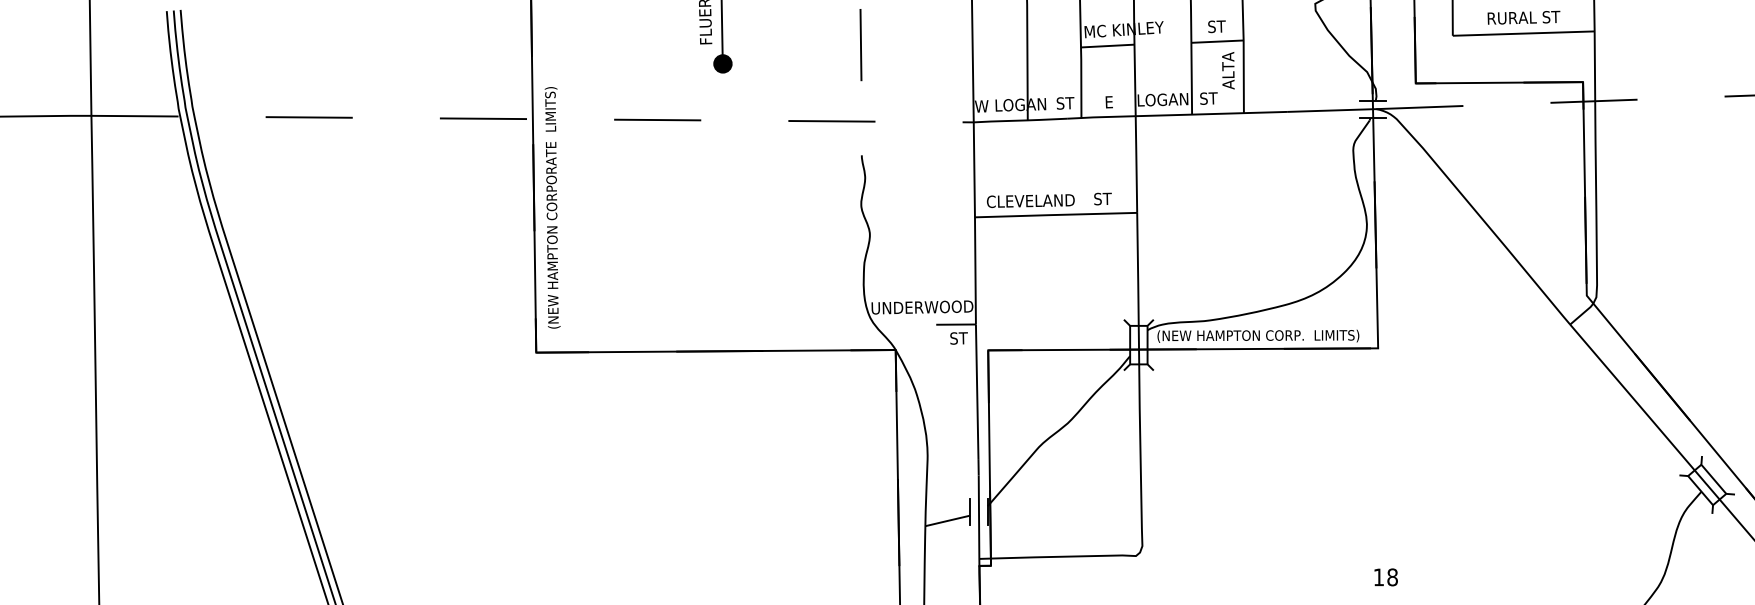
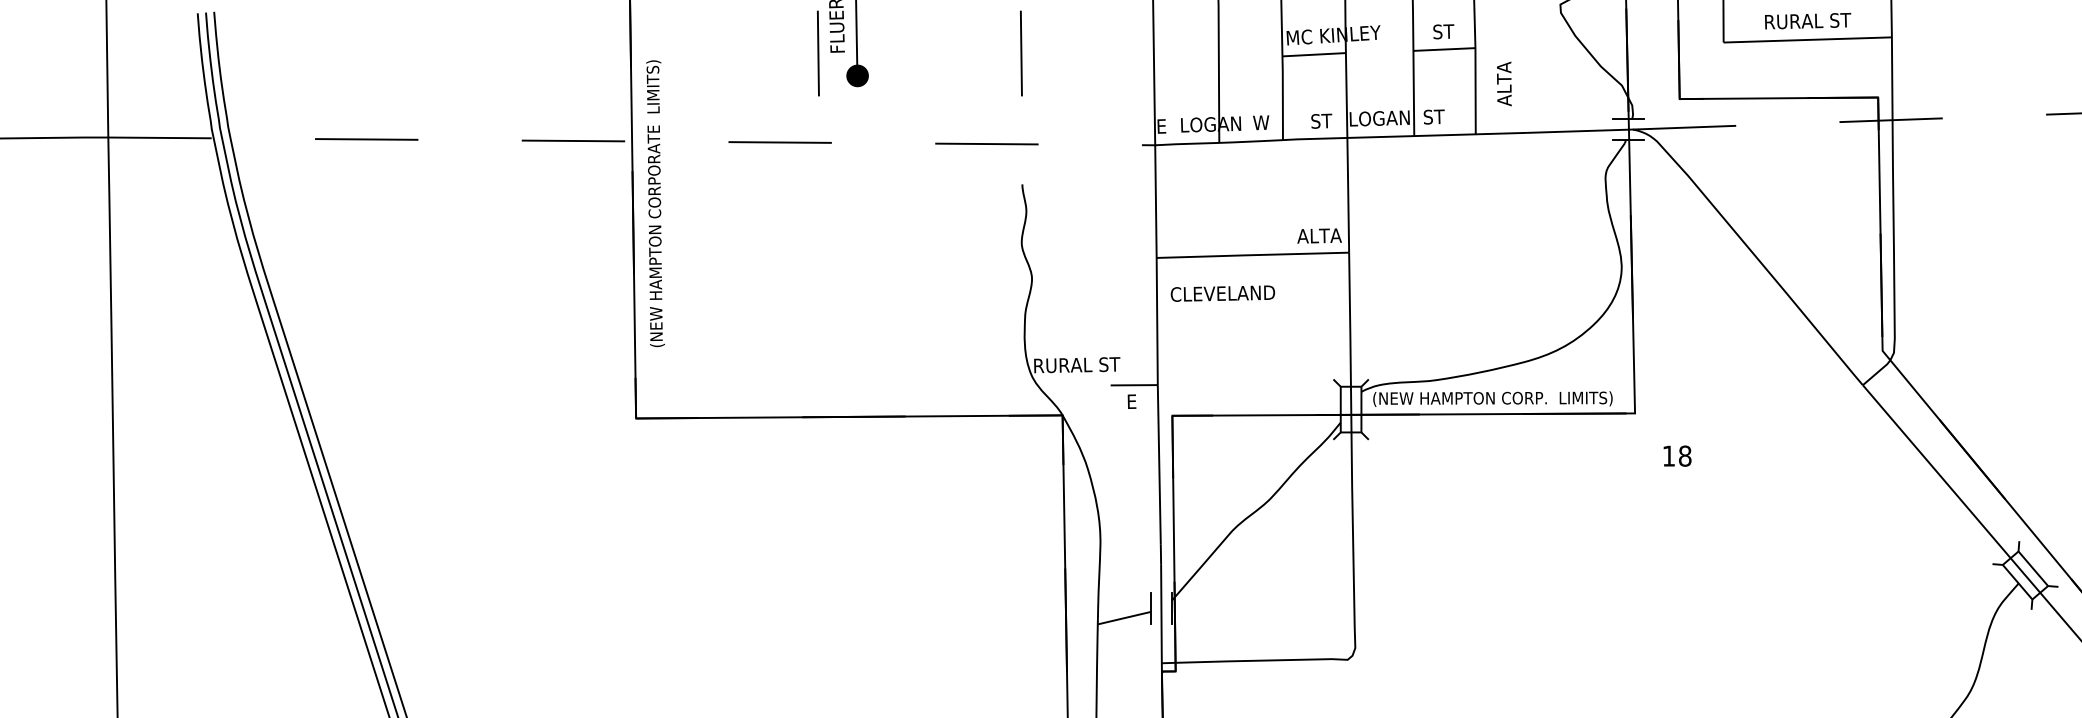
line: (689, 45) -> (818, 53), added
text: (1228, 70) -> (1504, 83), moved
text: (1113, 101) -> (1321, 120), E -> ST
text: (1065, 103) -> (1263, 122), ST -> W
text: (981, 106) -> (1164, 126), W -> E
text: (1112, 198) -> (1319, 235), ST -> ALTA
text: (1030, 200) -> (1222, 293), moved
text: (552, 207) -> (655, 203), moved
text: (922, 307) -> (1094, 364), UNDERWOOD -> RURAL ST
text: (958, 338) -> (1137, 401), ST -> E
text: (1386, 576) -> (1677, 455), moved

